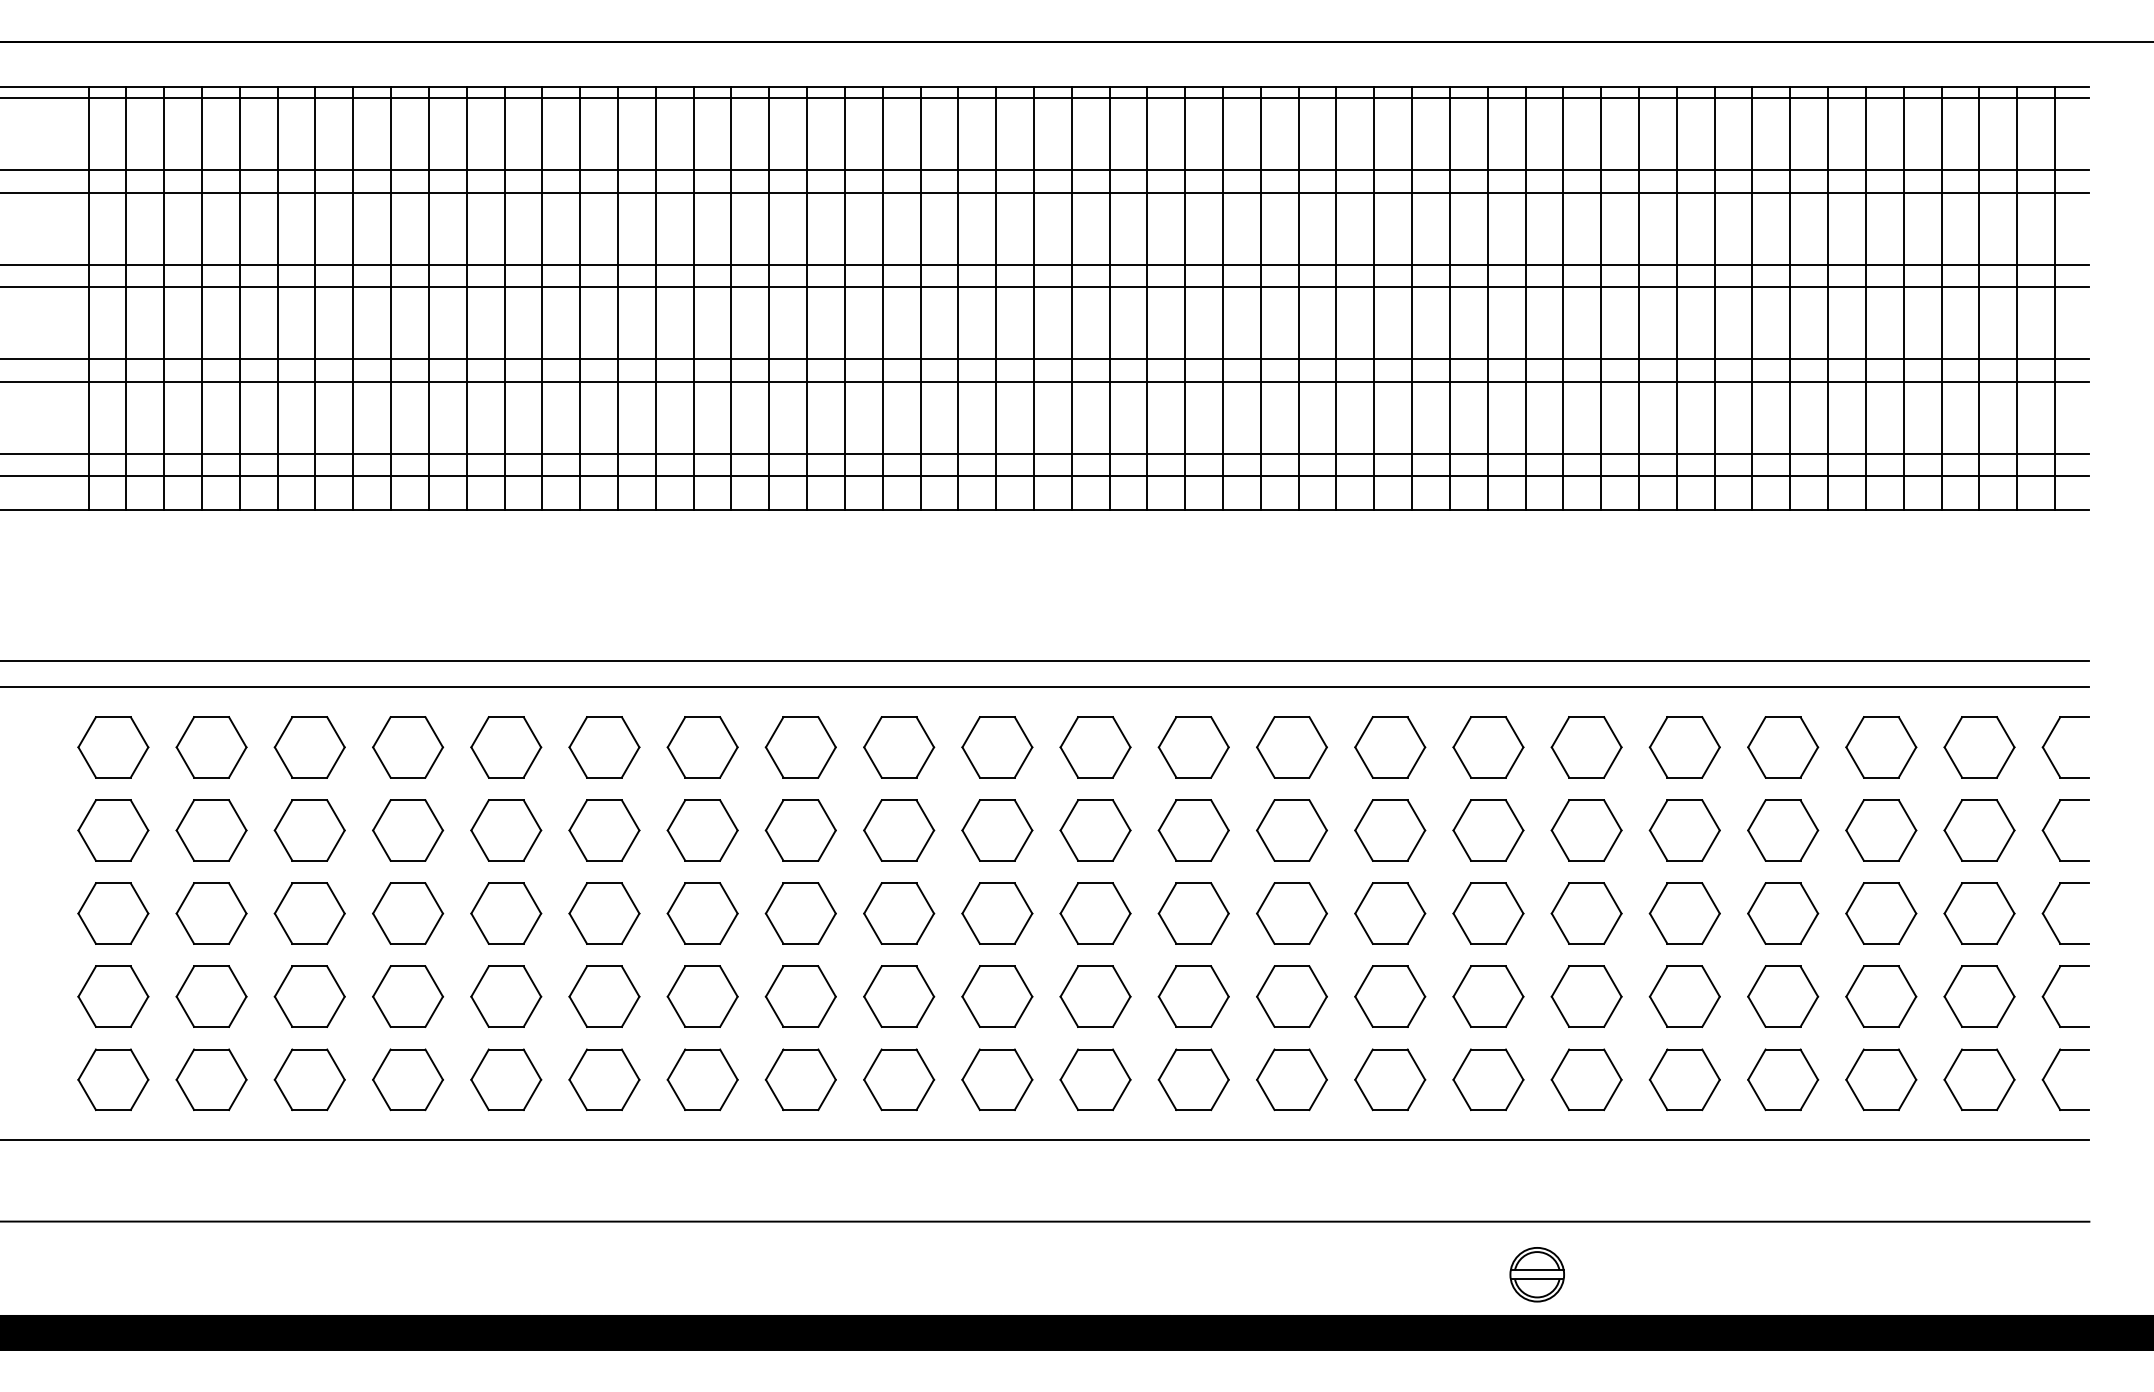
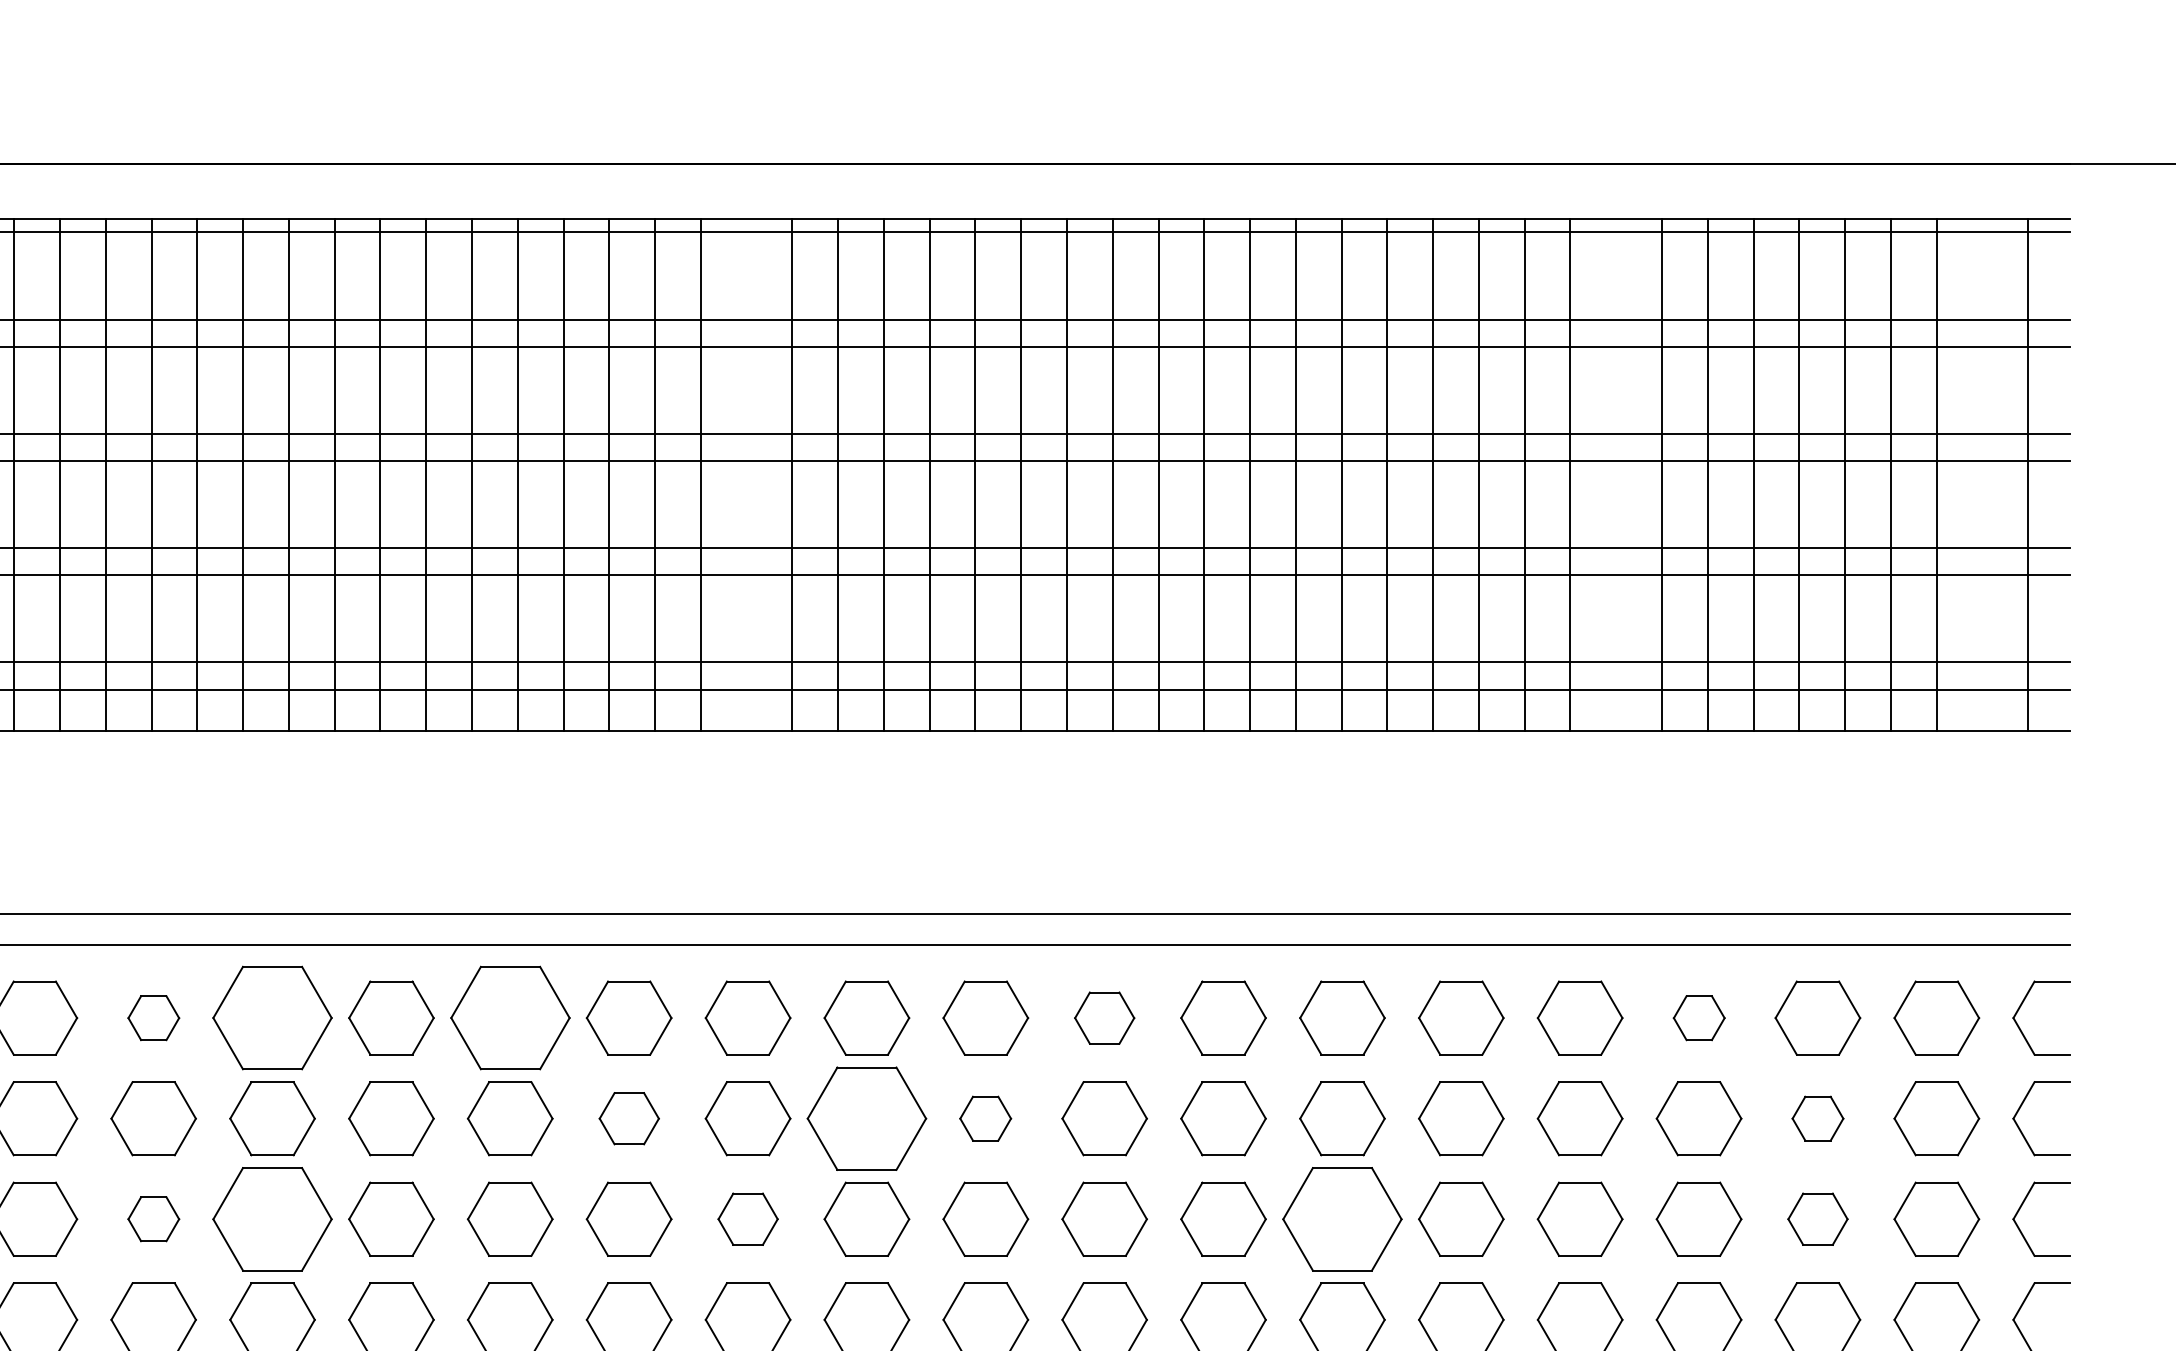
line: (996, 298) -> (747, 474), removed
line: (1714, 298) -> (1616, 474), removed
line: (2017, 298) -> (1982, 474), removed
part: (506, 747) -> (153, 1018), size x0.6
part: (604, 747) -> (272, 1018), size x1.4
part: (800, 747) -> (509, 1018), size x1.4
part: (1291, 747) -> (1104, 1018), size x0.7
part: (1783, 747) -> (1699, 1018), size x0.6
part: (899, 830) -> (629, 1118), size x0.7
part: (1095, 830) -> (866, 1118), size x1.4
part: (1193, 830) -> (985, 1118), size x0.6
part: (1881, 830) -> (1818, 1118), size x0.6
part: (506, 913) -> (153, 1219), size x0.6
part: (604, 913) -> (272, 1219), size x1.4
part: (997, 913) -> (748, 1219), size x0.7
part: (1488, 913) -> (1342, 1219), size x1.4
part: (1881, 913) -> (1818, 1219), size x0.7

